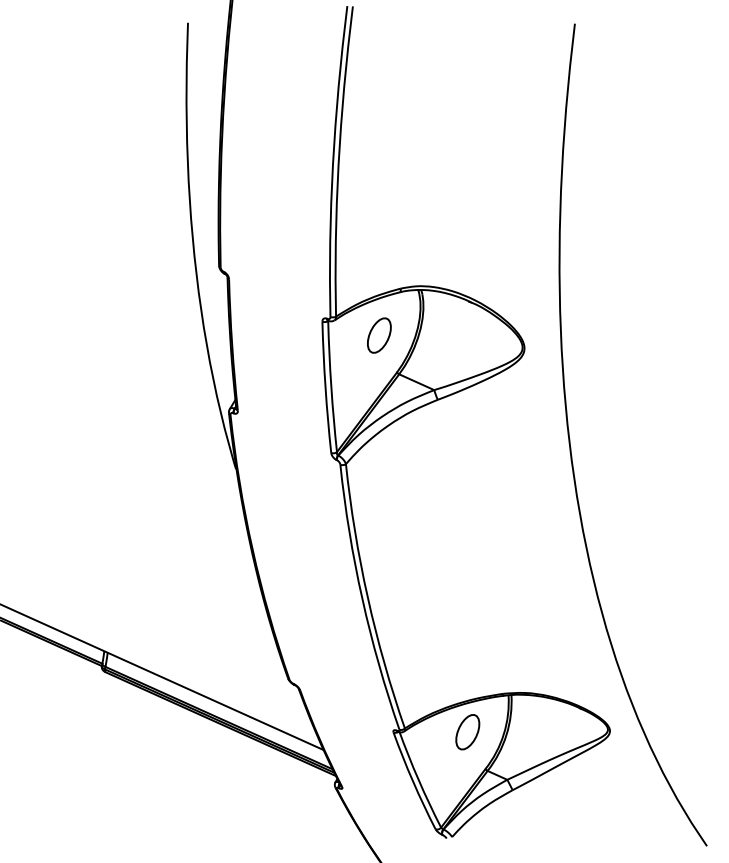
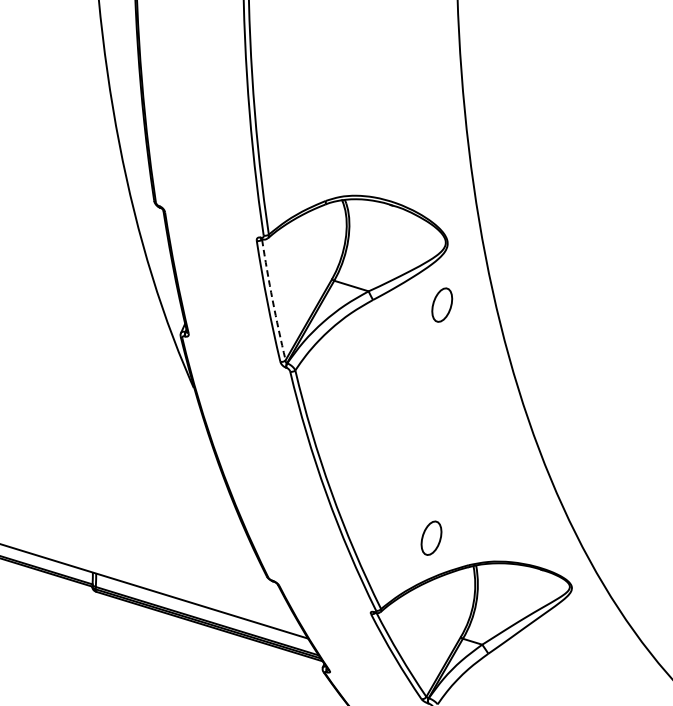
part: (379, 335) -> (442, 305), moved
arc: (331, 386) -> (272, 300), solid -> dashed
part: (467, 732) -> (431, 538), moved

